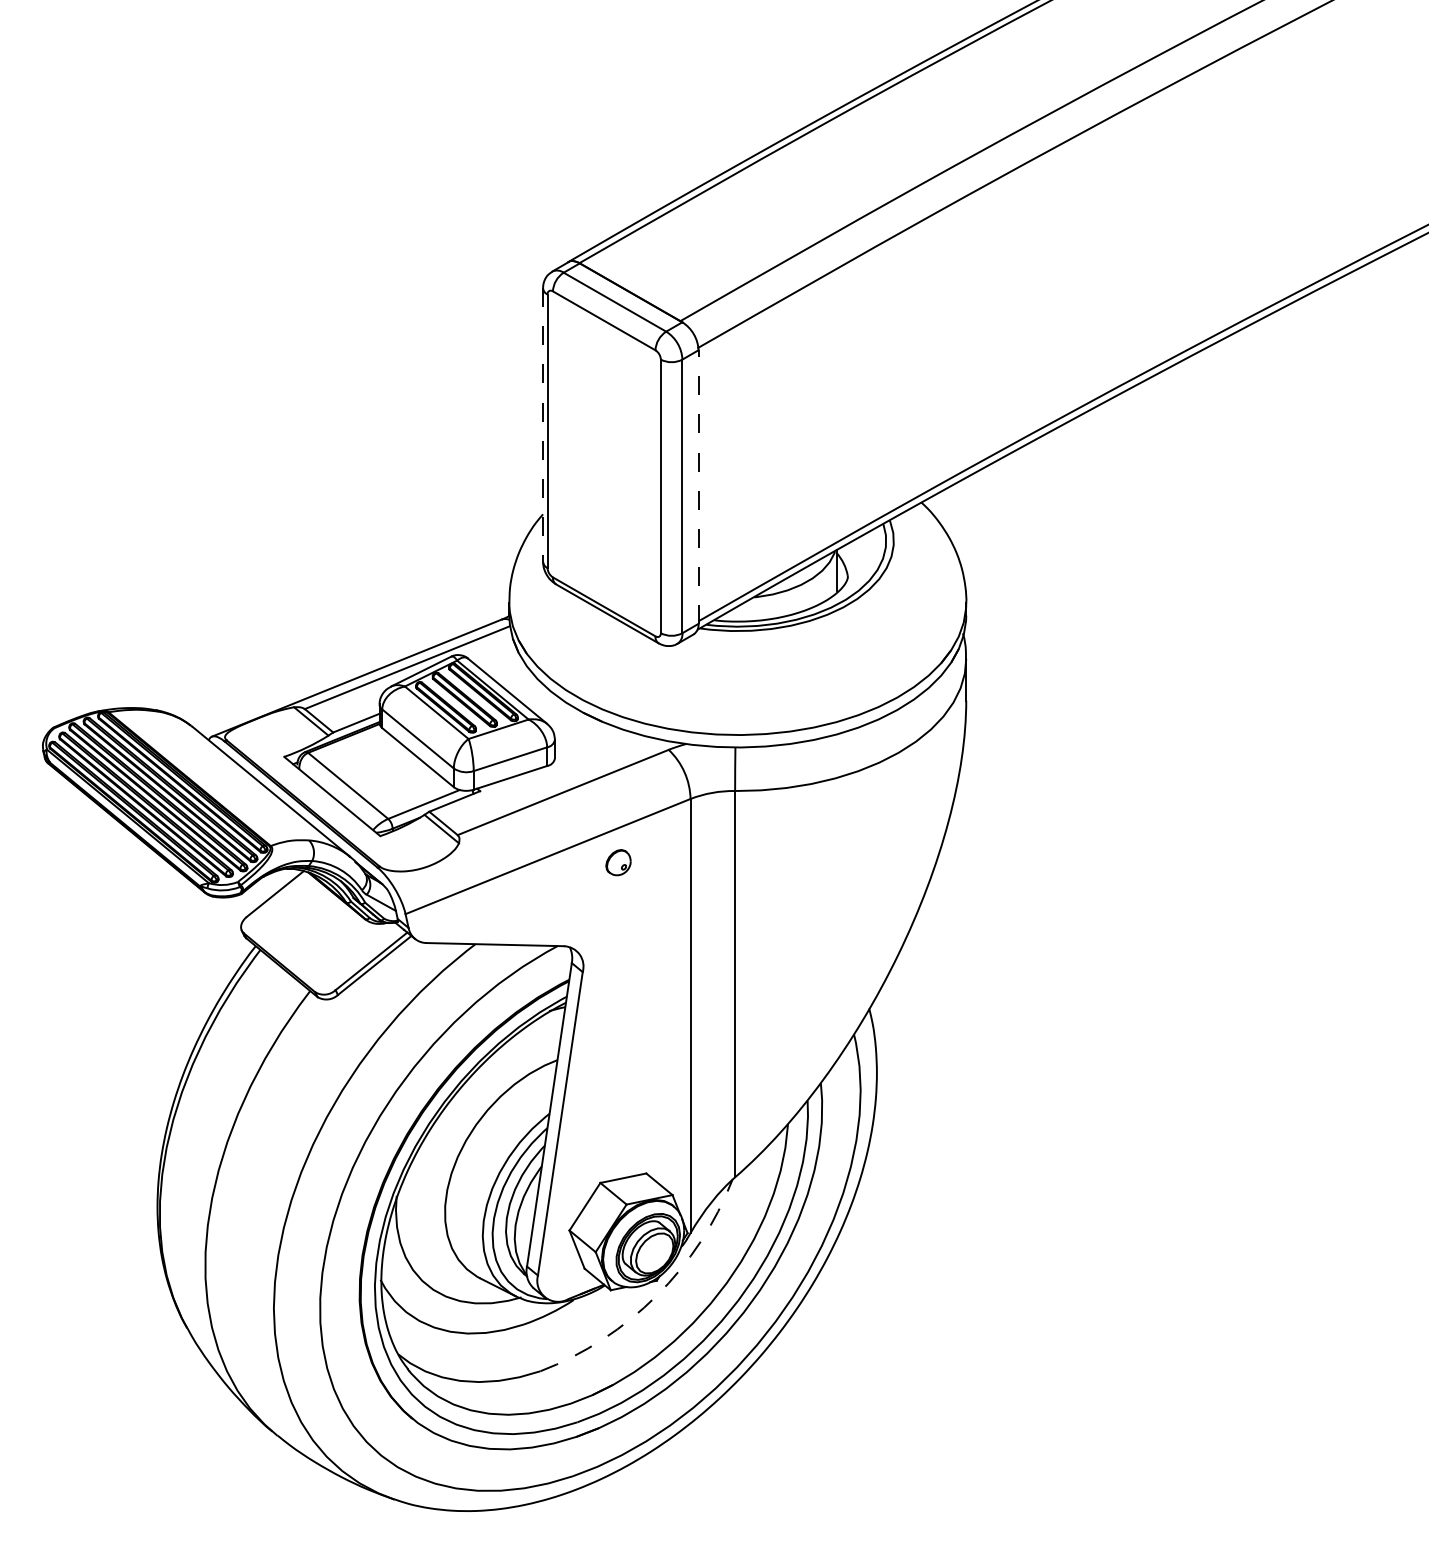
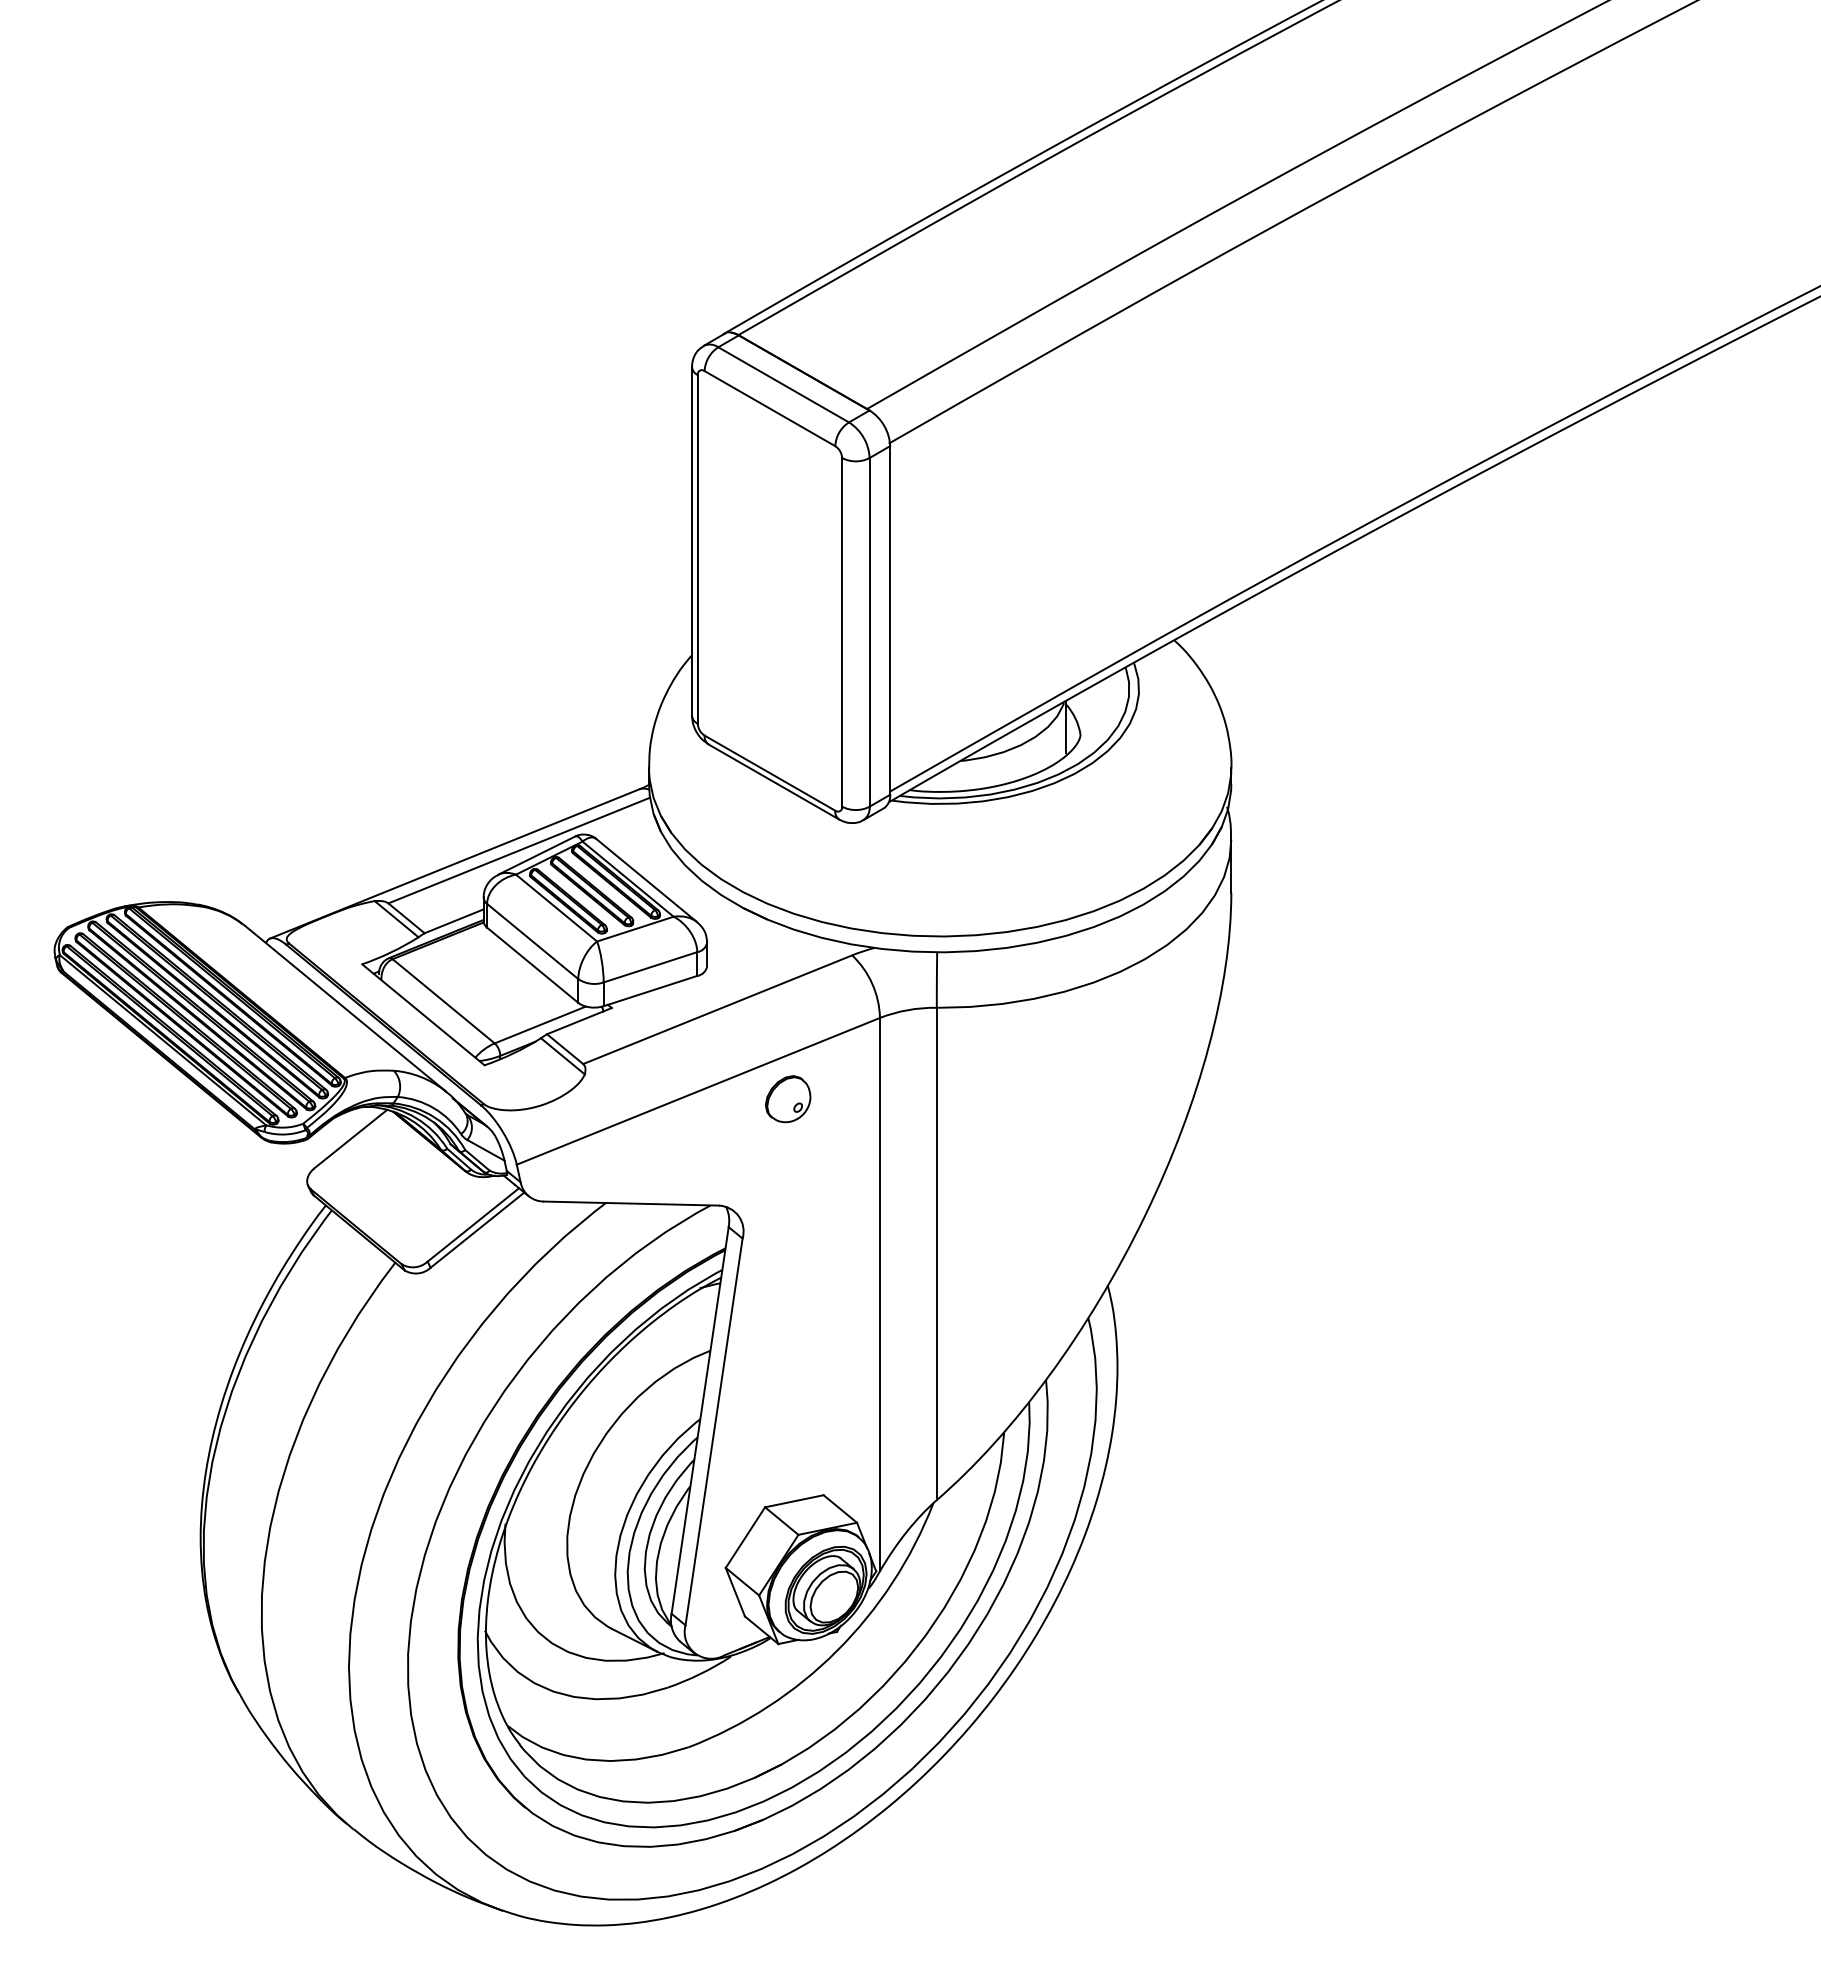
line: (543, 425) -> (692, 541), dashed -> solid
line: (698, 487) -> (890, 621), dashed -> solid
part: (618, 862) -> (788, 1098), size x1.43
arc: (656, 1295) -> (836, 1650), dashed -> solid

